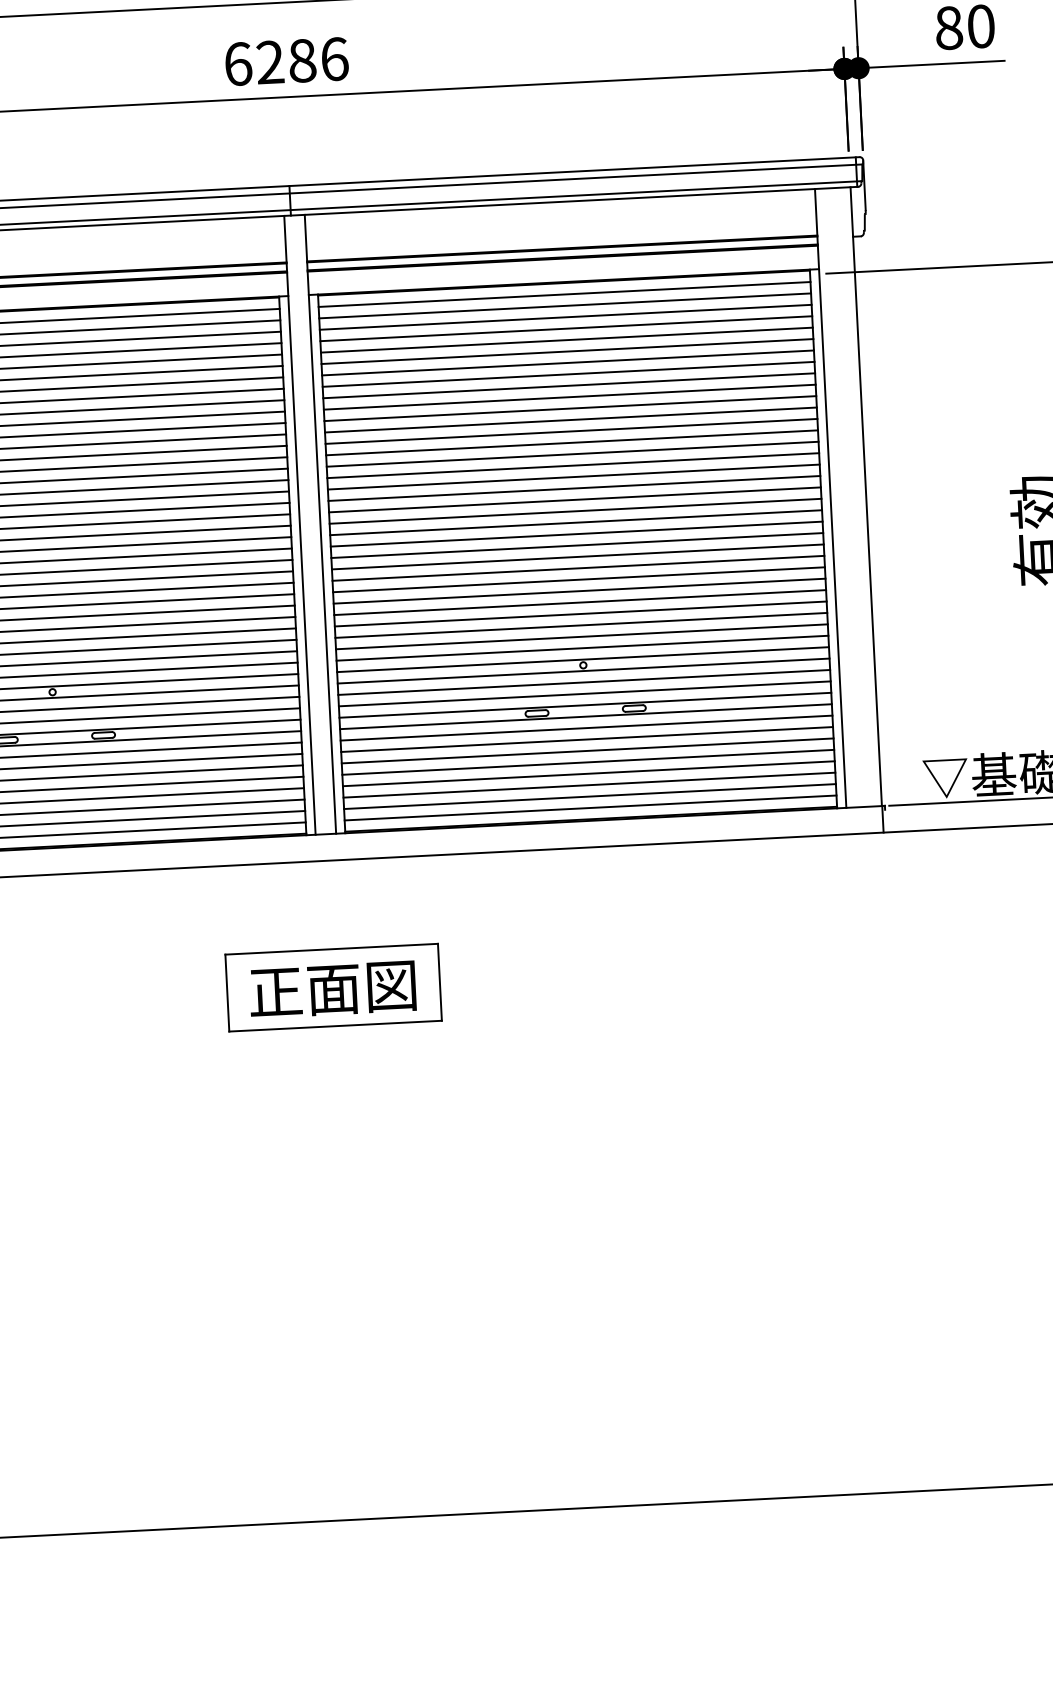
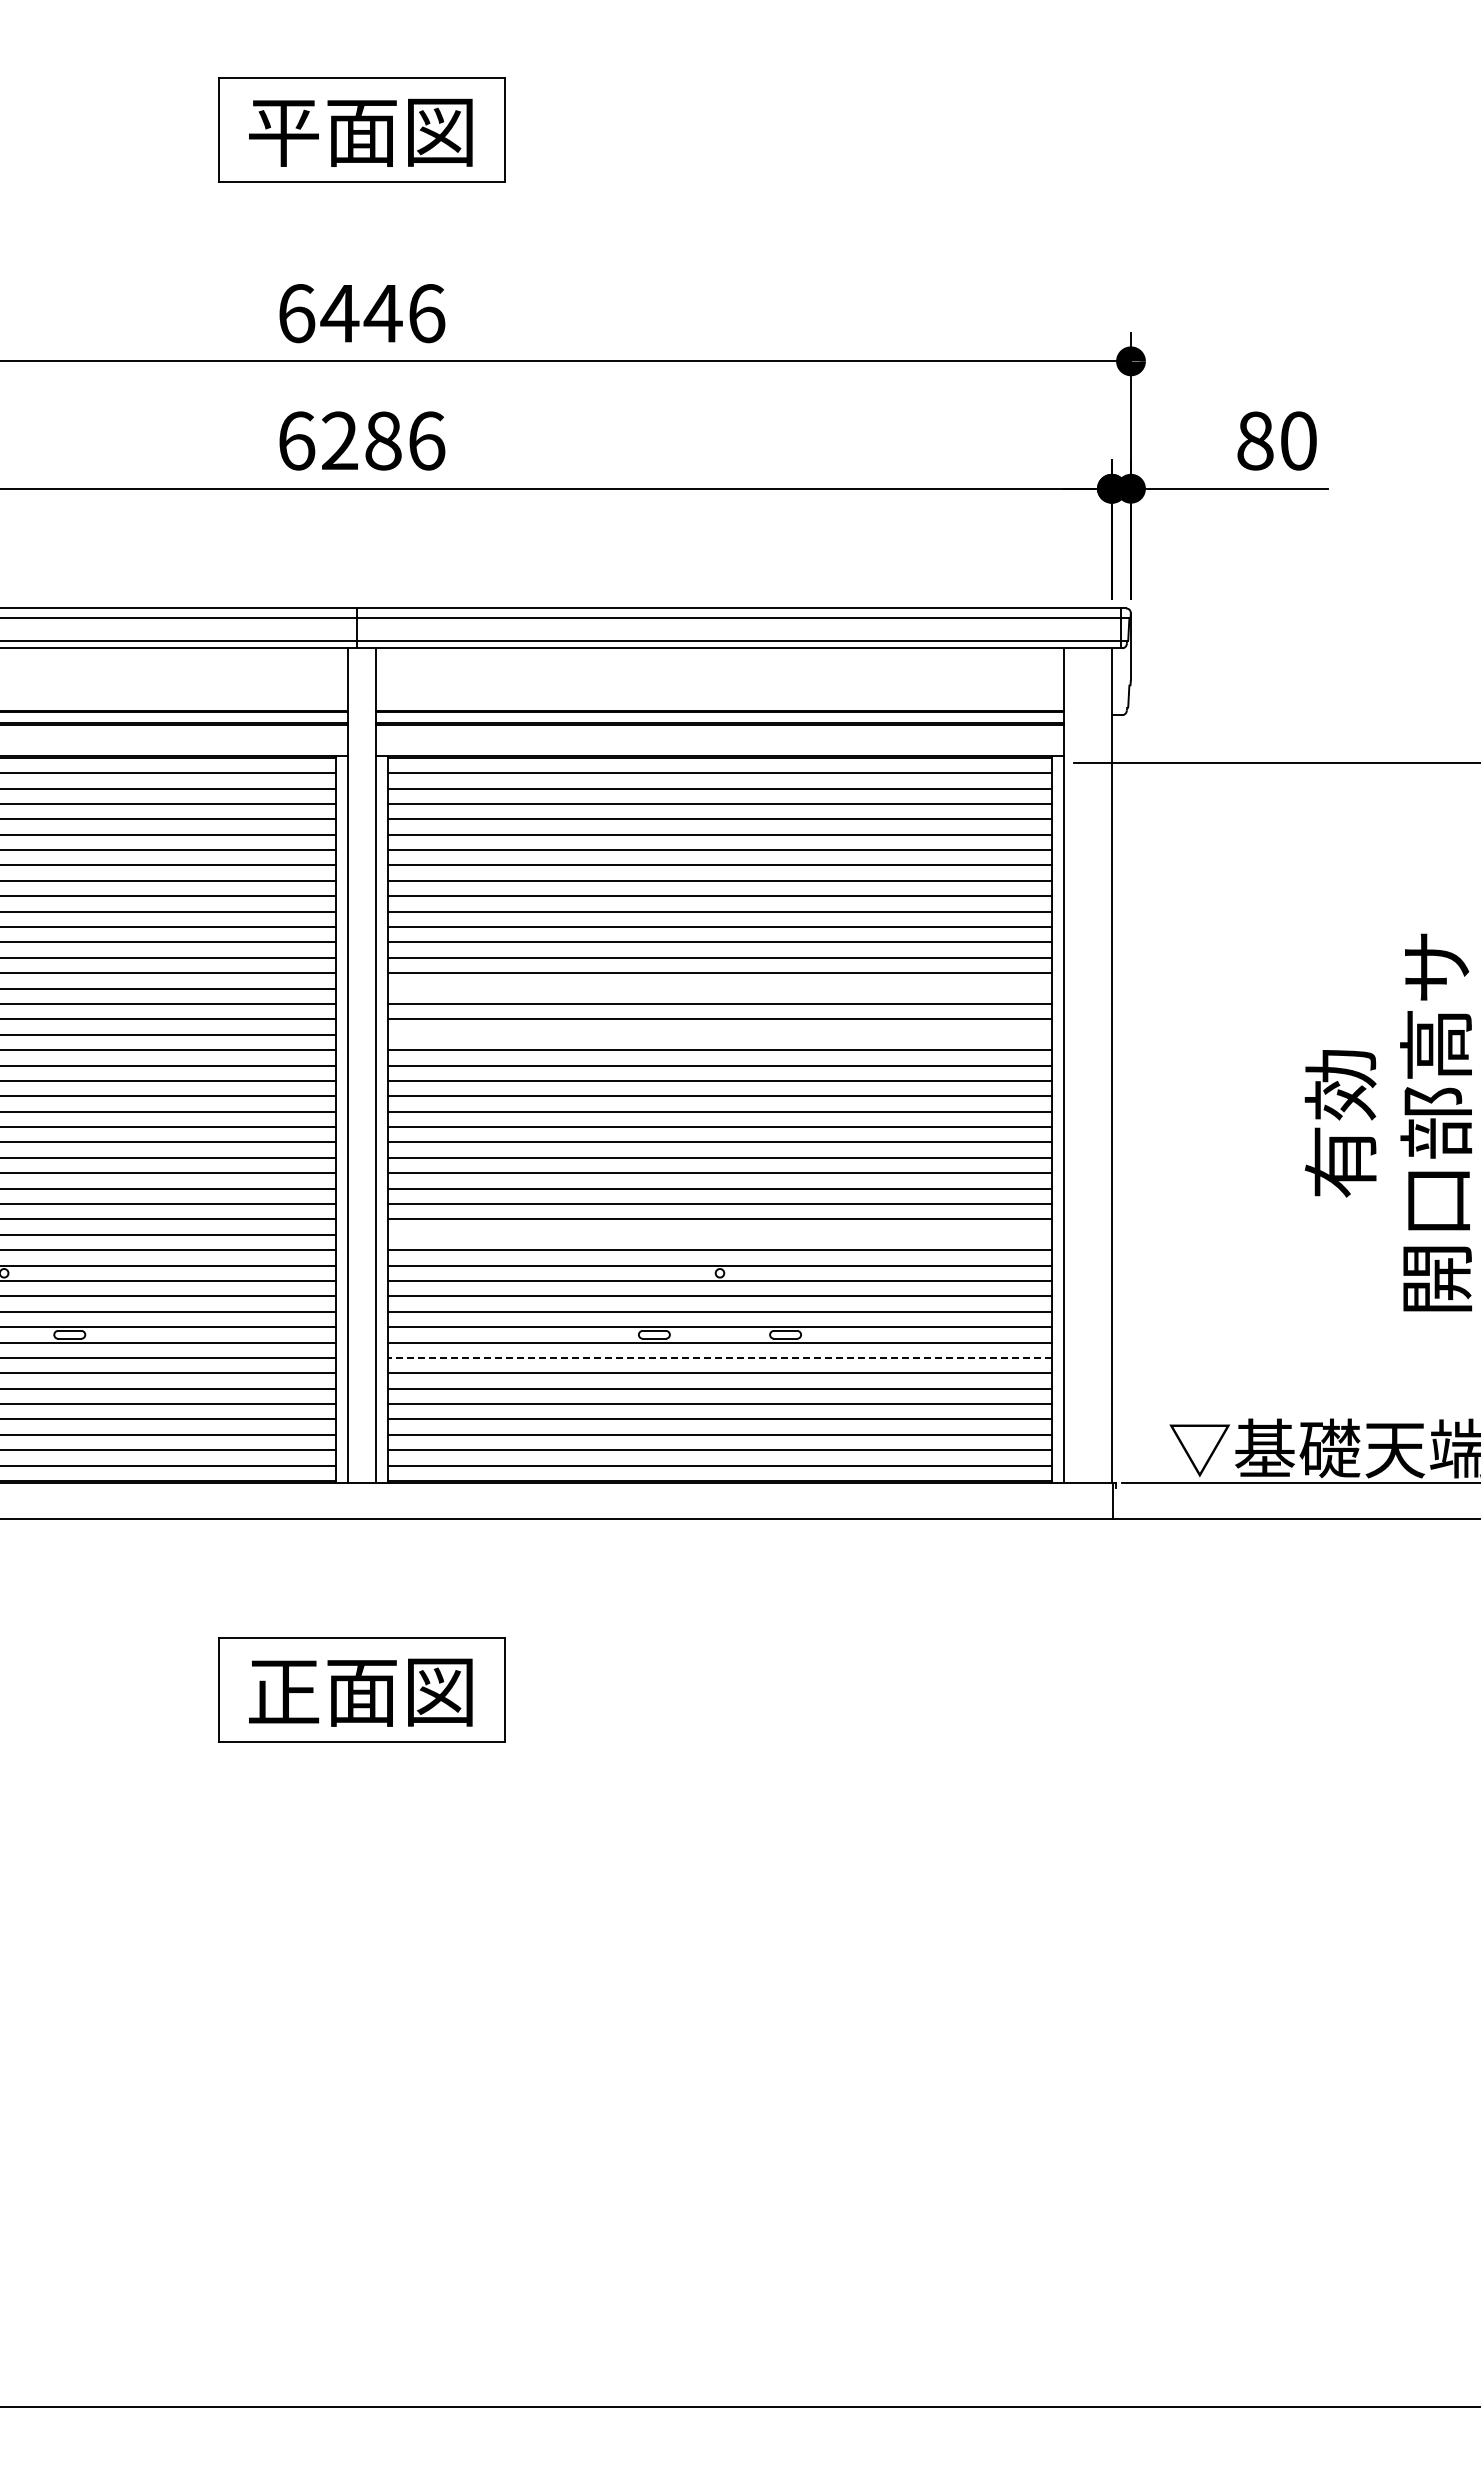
line: (572, 454) -> (719, 988), removed
line: (574, 488) -> (719, 1034), removed
line: (581, 636) -> (719, 1234), removed
line: (586, 727) -> (719, 1357), solid -> dashed

